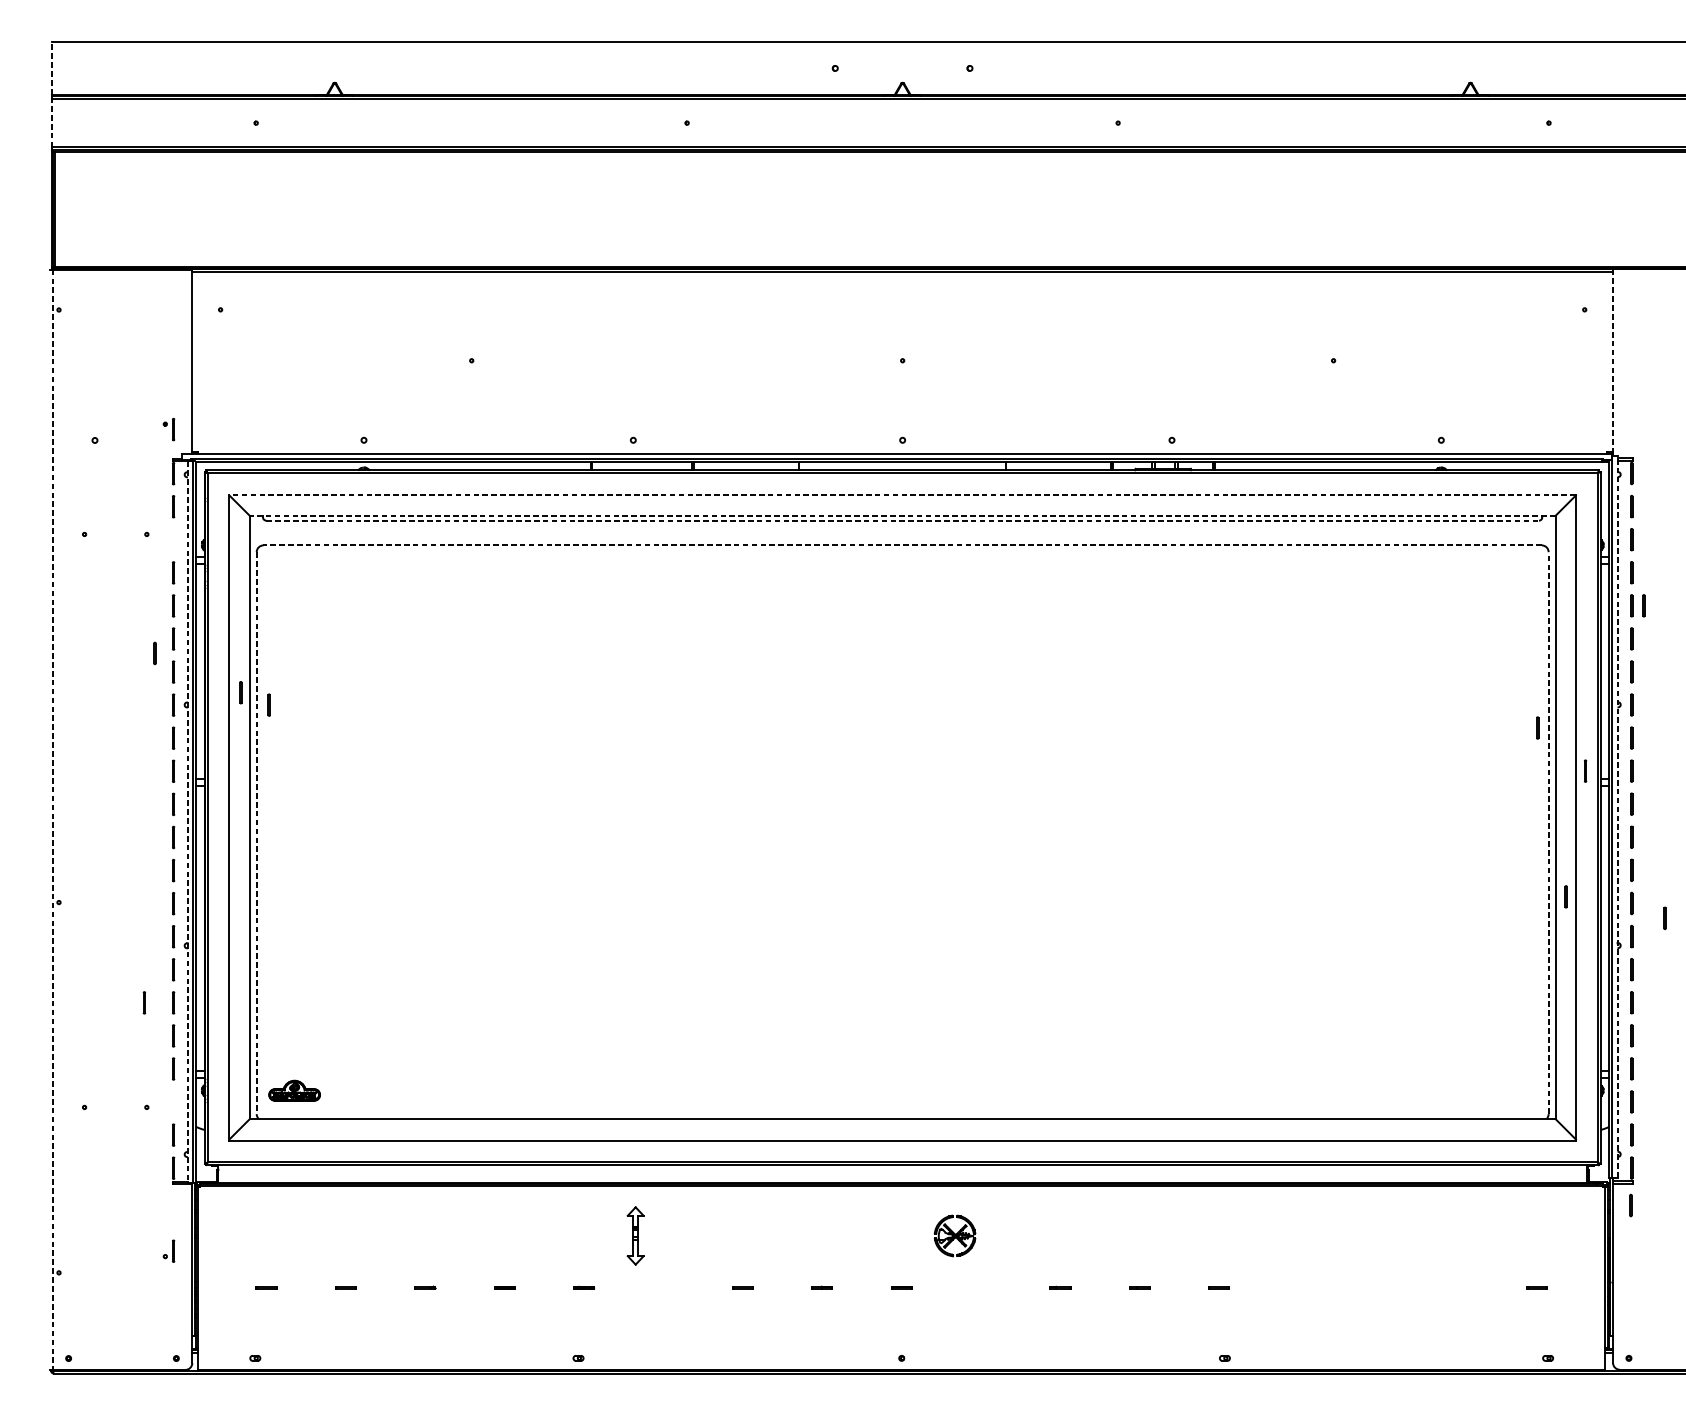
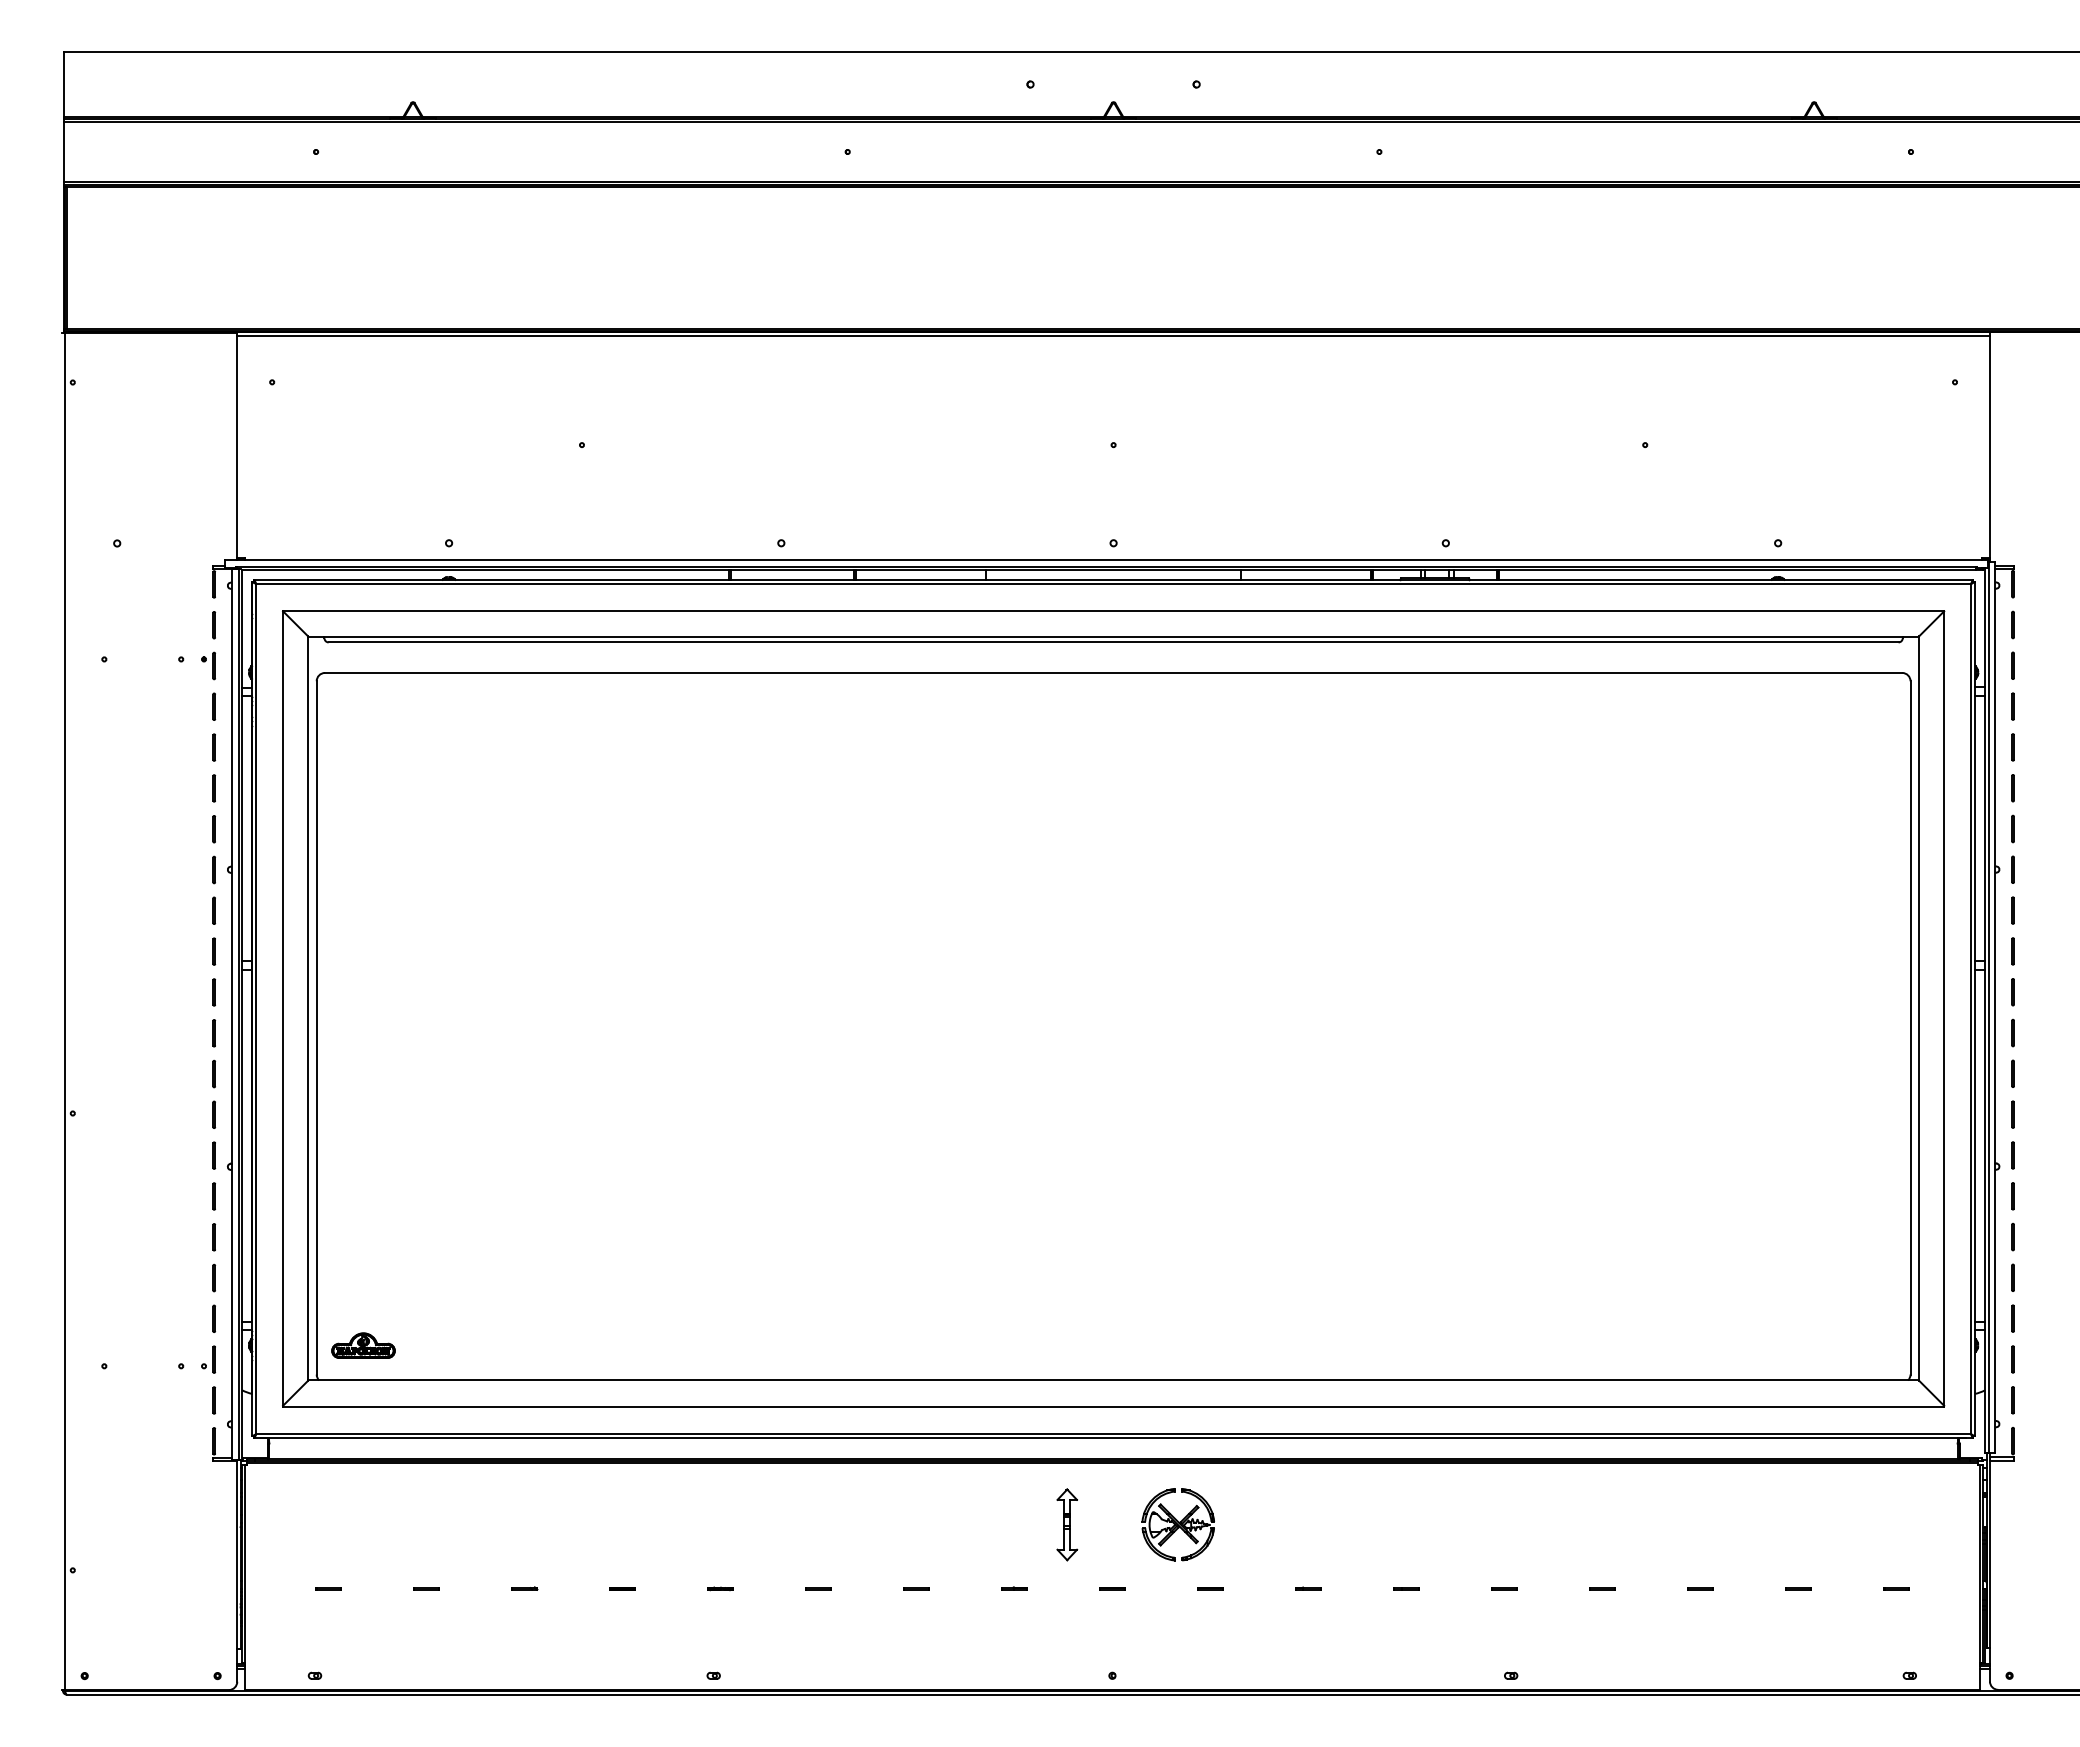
line: (52, 68) -> (64, 84), dashed -> solid
line: (52, 123) -> (64, 152), dashed -> solid
line: (1612, 362) -> (1989, 447), dashed -> solid
part: (168, 429) -> (208, 665), moved
line: (902, 494) -> (1113, 610), dashed -> solid
line: (902, 515) -> (1113, 636), dashed -> solid
line: (902, 520) -> (1113, 642), dashed -> solid
line: (902, 545) -> (1113, 672), dashed -> solid
line: (1643, 605) -> (2027, 747), removed
line: (154, 653) -> (190, 806), removed
line: (240, 692) -> (296, 854), removed
line: (268, 704) -> (331, 869), removed
line: (1537, 728) -> (1896, 898), removed
line: (1585, 771) -> (1955, 951), removed
line: (1617, 816) -> (1995, 1007), dashed -> solid
line: (53, 819) -> (65, 1011), dashed -> solid
line: (187, 823) -> (231, 1015), dashed -> solid
line: (256, 832) -> (316, 1027), dashed -> solid
line: (1548, 832) -> (1910, 1027), dashed -> solid
line: (1565, 896) -> (1931, 1106), removed
line: (1664, 917) -> (2053, 1132), removed
line: (143, 1003) -> (177, 1237), removed
line: (1630, 1205) -> (2011, 1487), removed
part: (635, 1235) -> (1067, 1524), moved
part: (954, 1235) -> (1177, 1524), size x1.43
part: (168, 1251) -> (208, 1359), moved
line: (663, 1287) -> (818, 1588), added
line: (981, 1287) -> (1210, 1588), added
line: (1298, 1287) -> (1602, 1588), added
line: (1378, 1287) -> (1700, 1588), added
line: (1457, 1287) -> (1798, 1588), added

